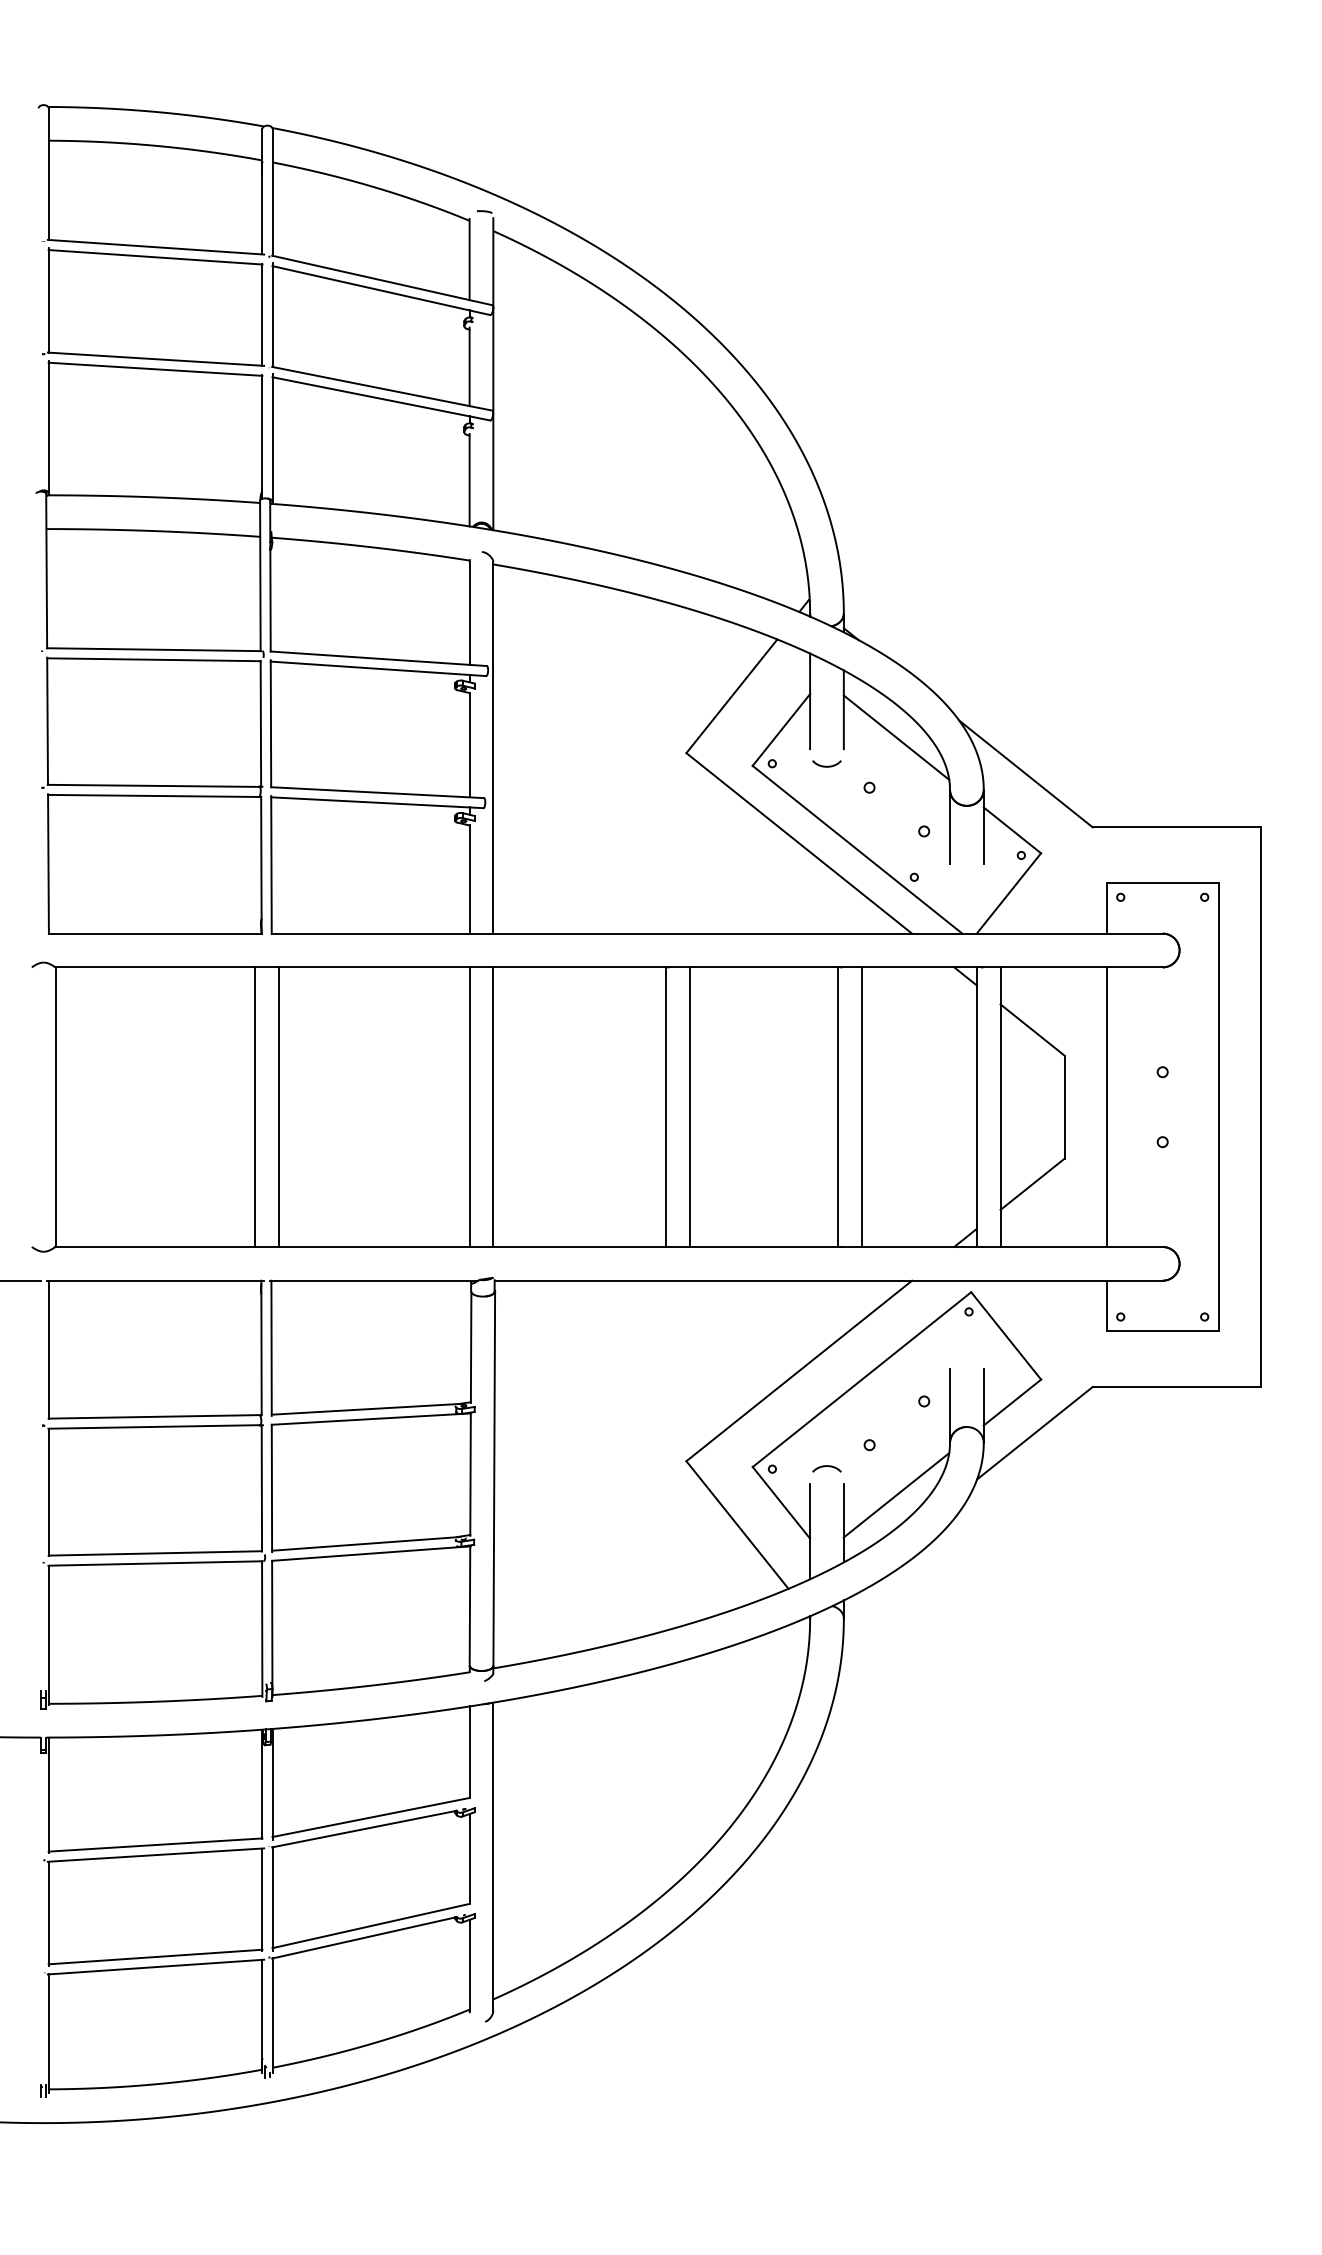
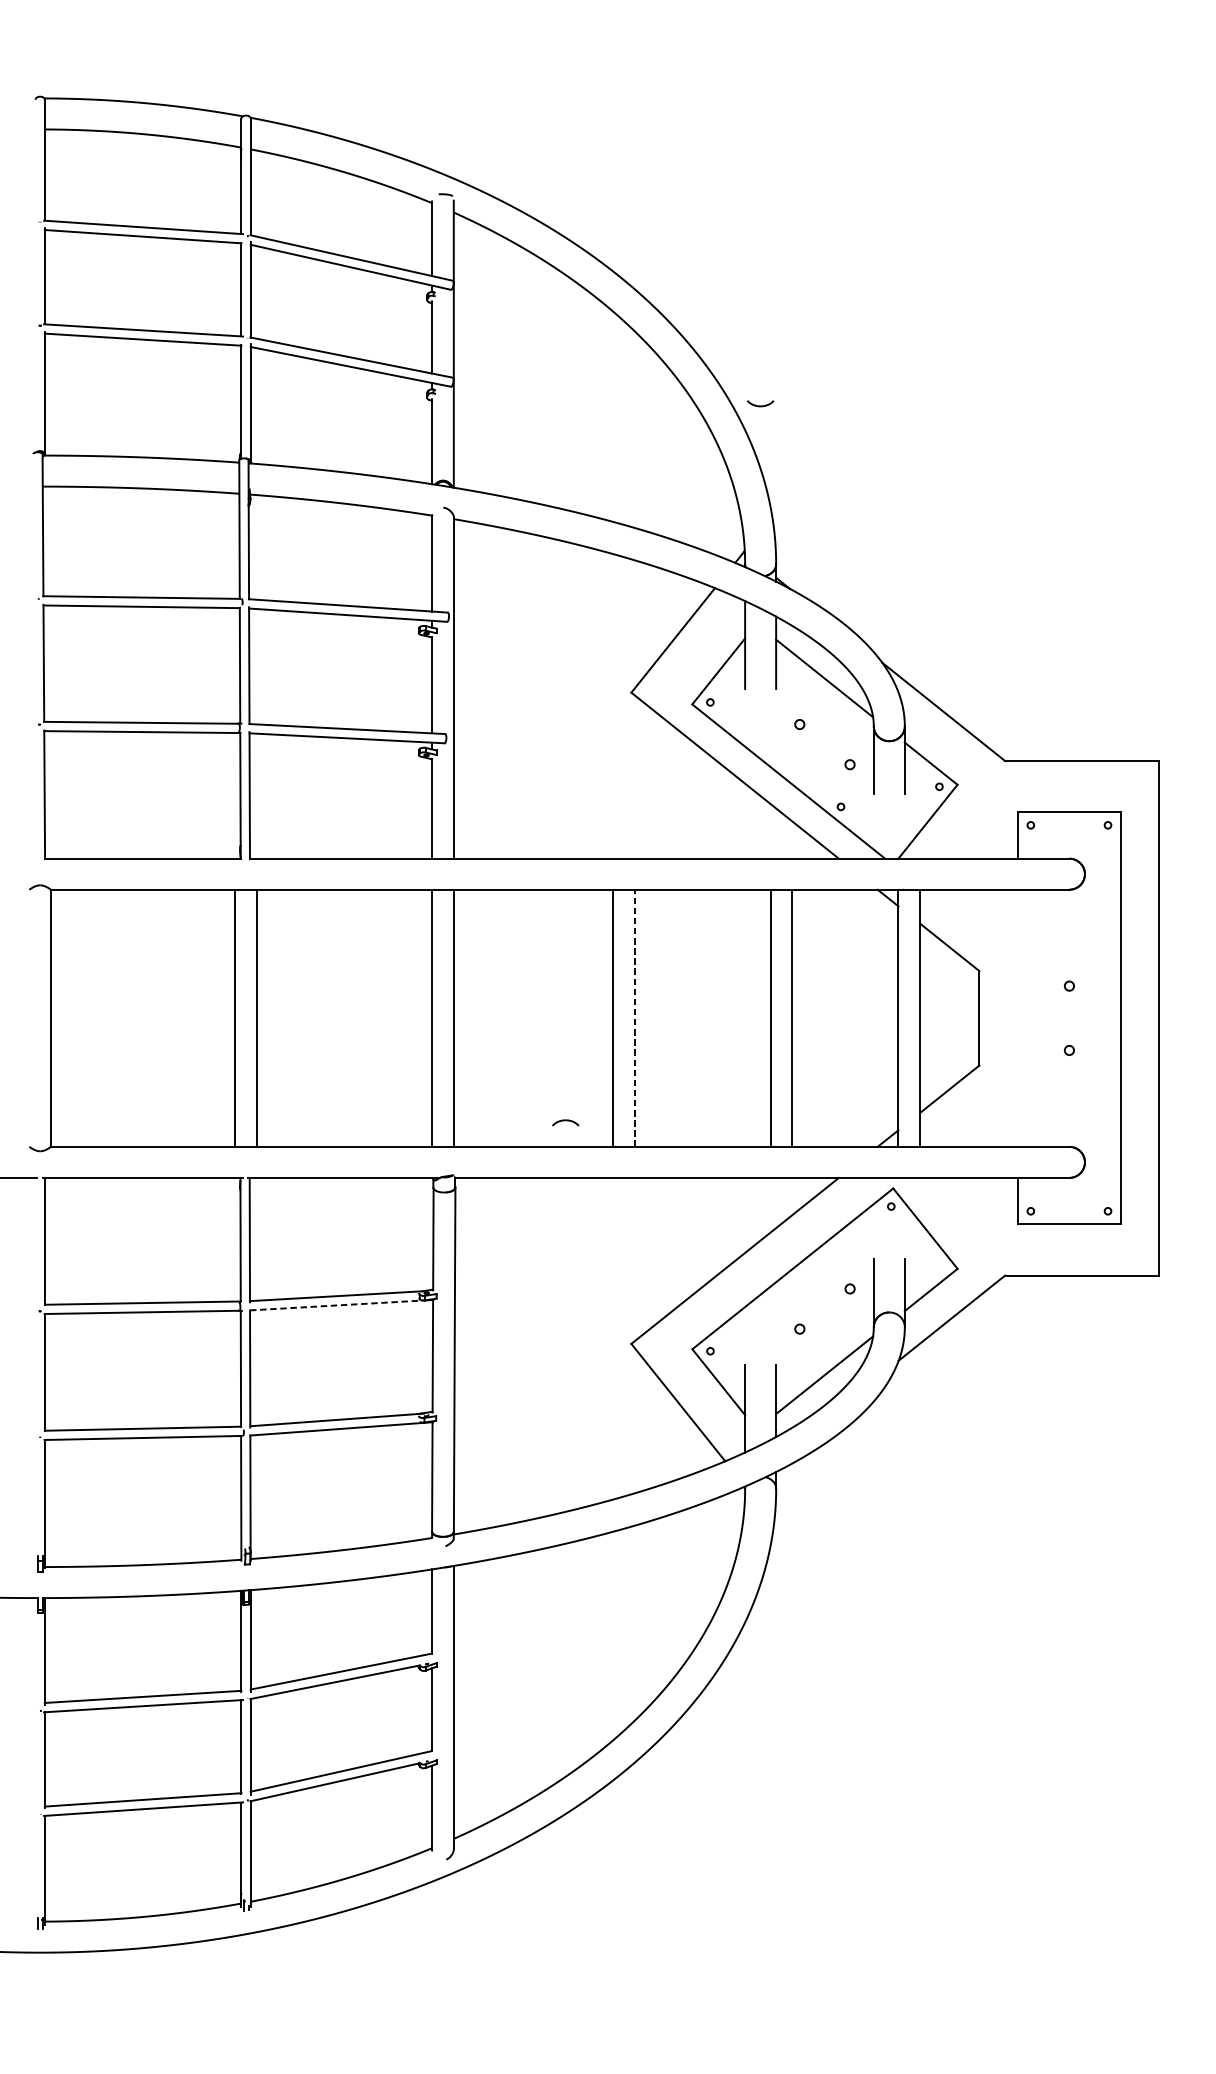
curve: (826, 765) -> (760, 405), moved
line: (1106, 1106) -> (1017, 1017), removed
line: (690, 1107) -> (635, 1018), solid -> dashed
line: (366, 1419) -> (337, 1305), solid -> dashed
part: (826, 1468) -> (565, 1122), moved

